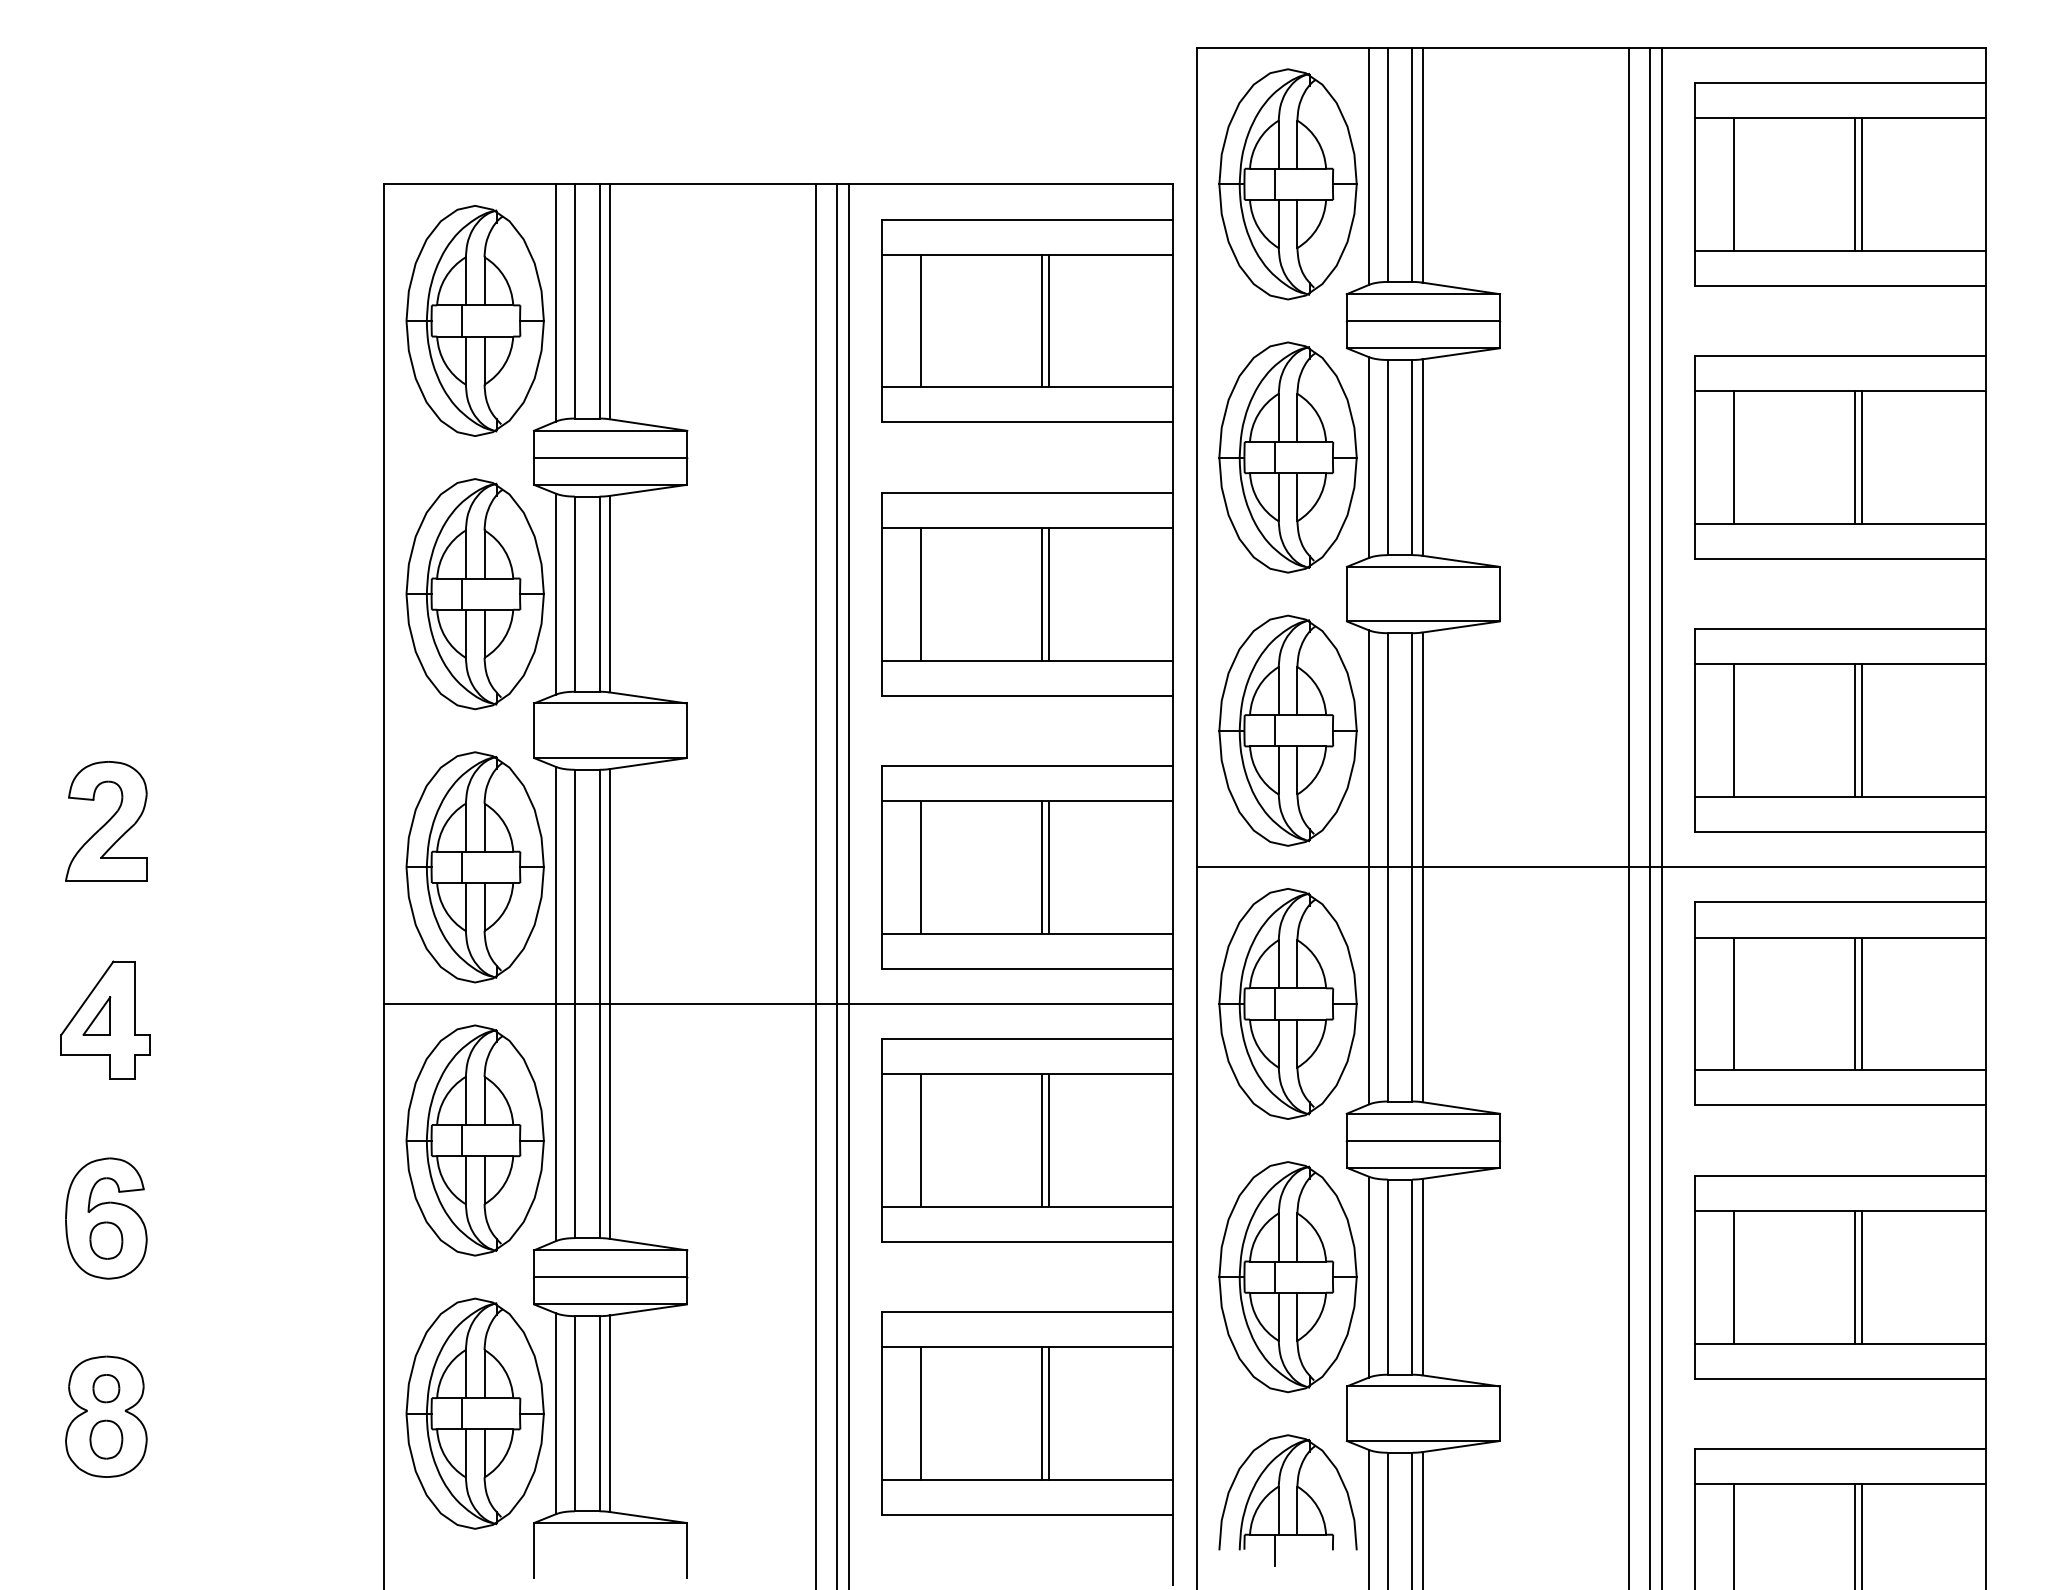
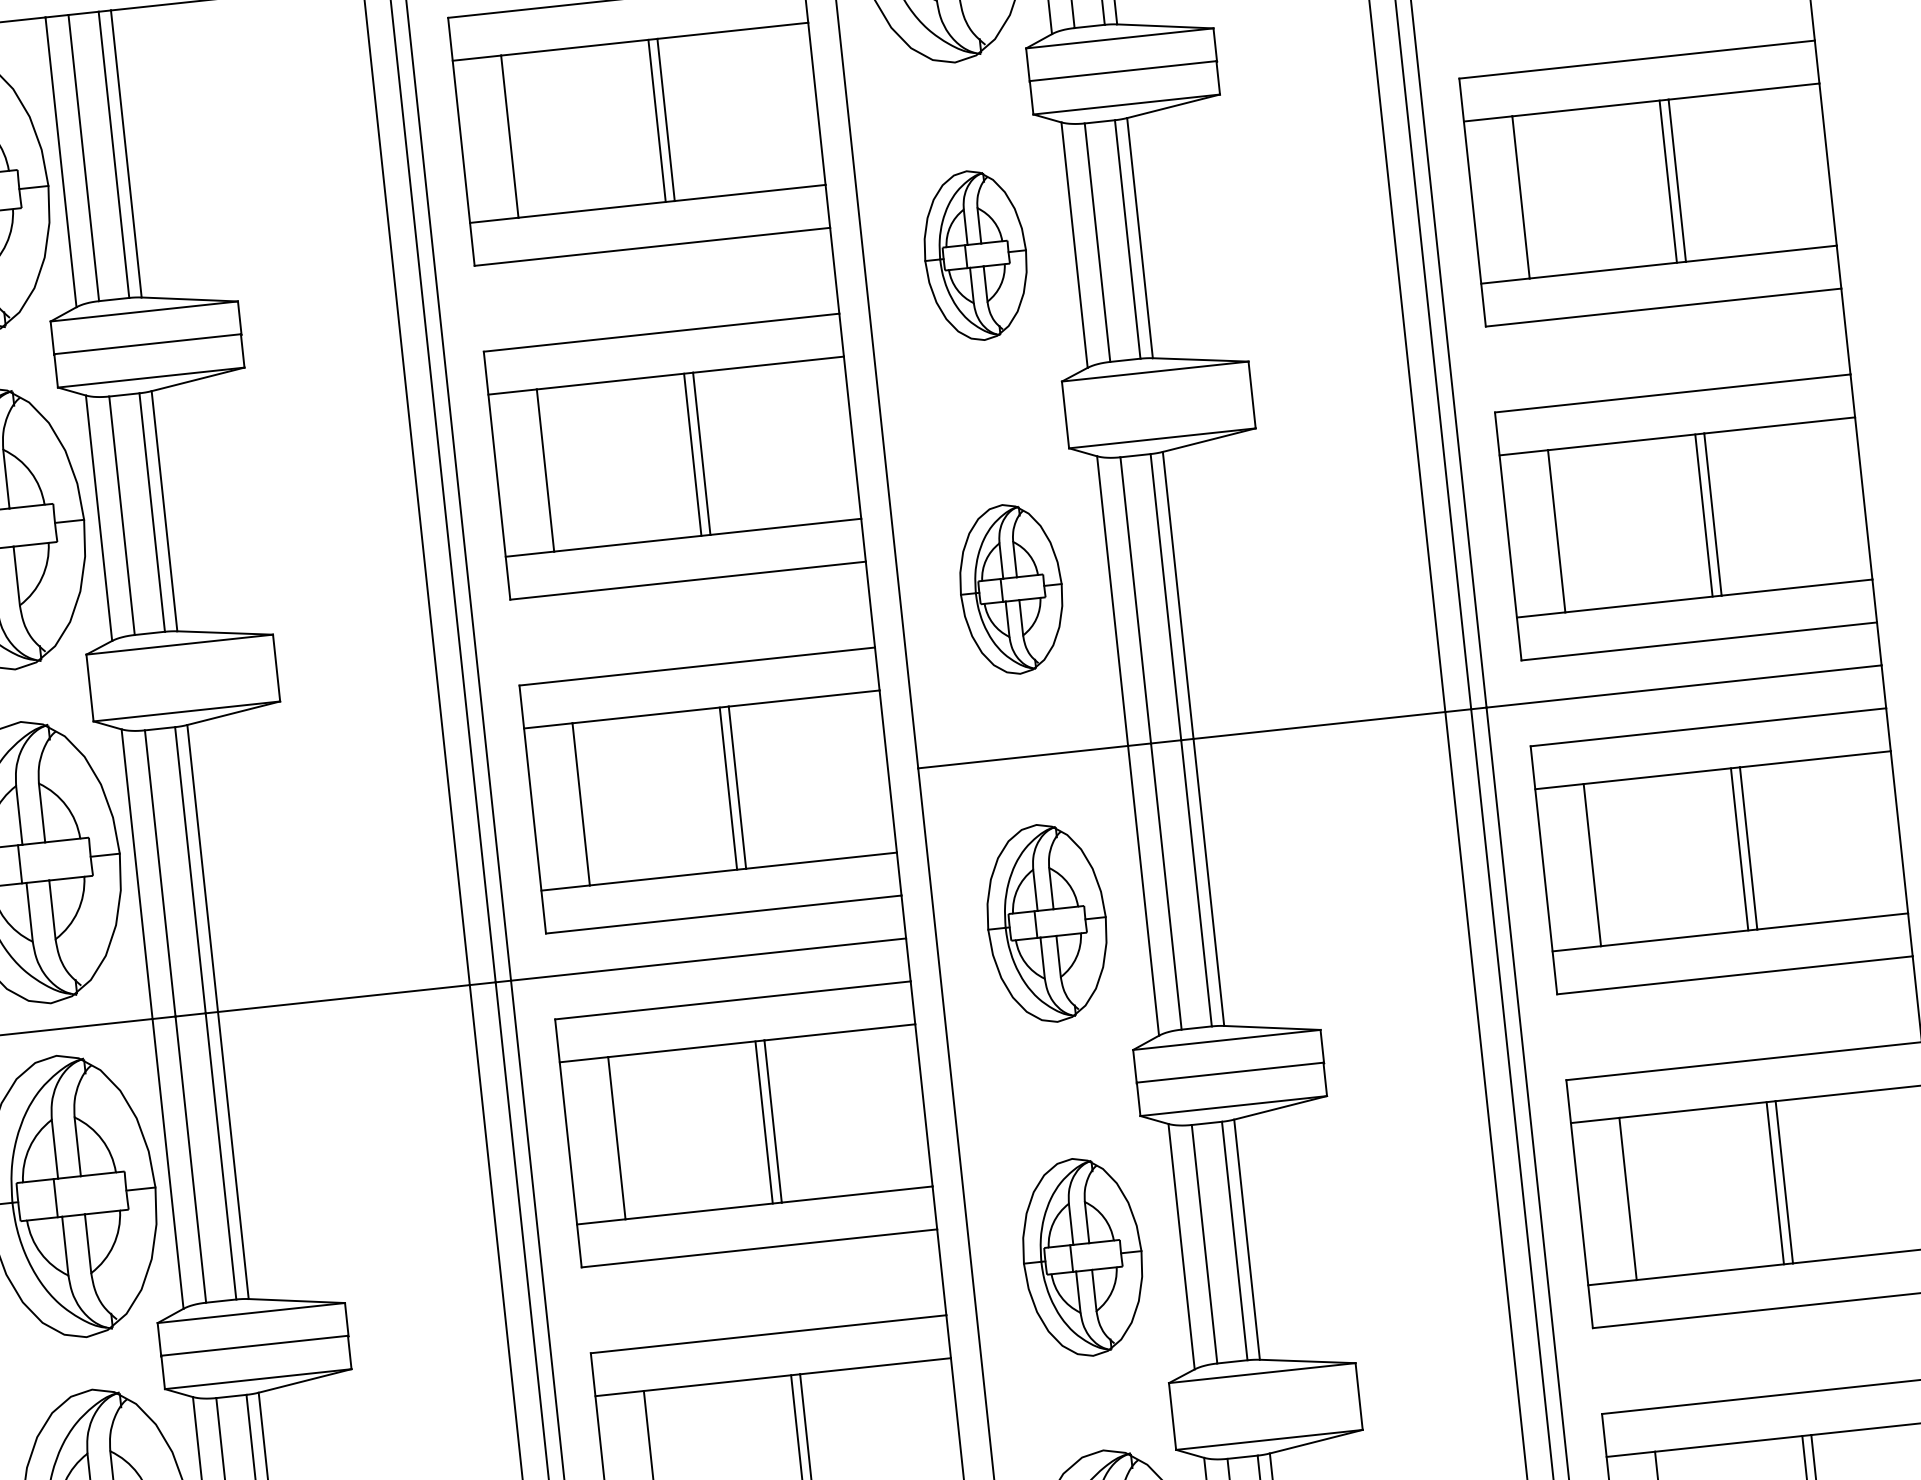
part: (1287, 457) -> (974, 255), size x0.6
part: (1287, 730) -> (1010, 589), size x0.6
part: (1287, 1003) -> (1046, 922), size x0.7
part: (1287, 1277) -> (1082, 1257), size x0.7

